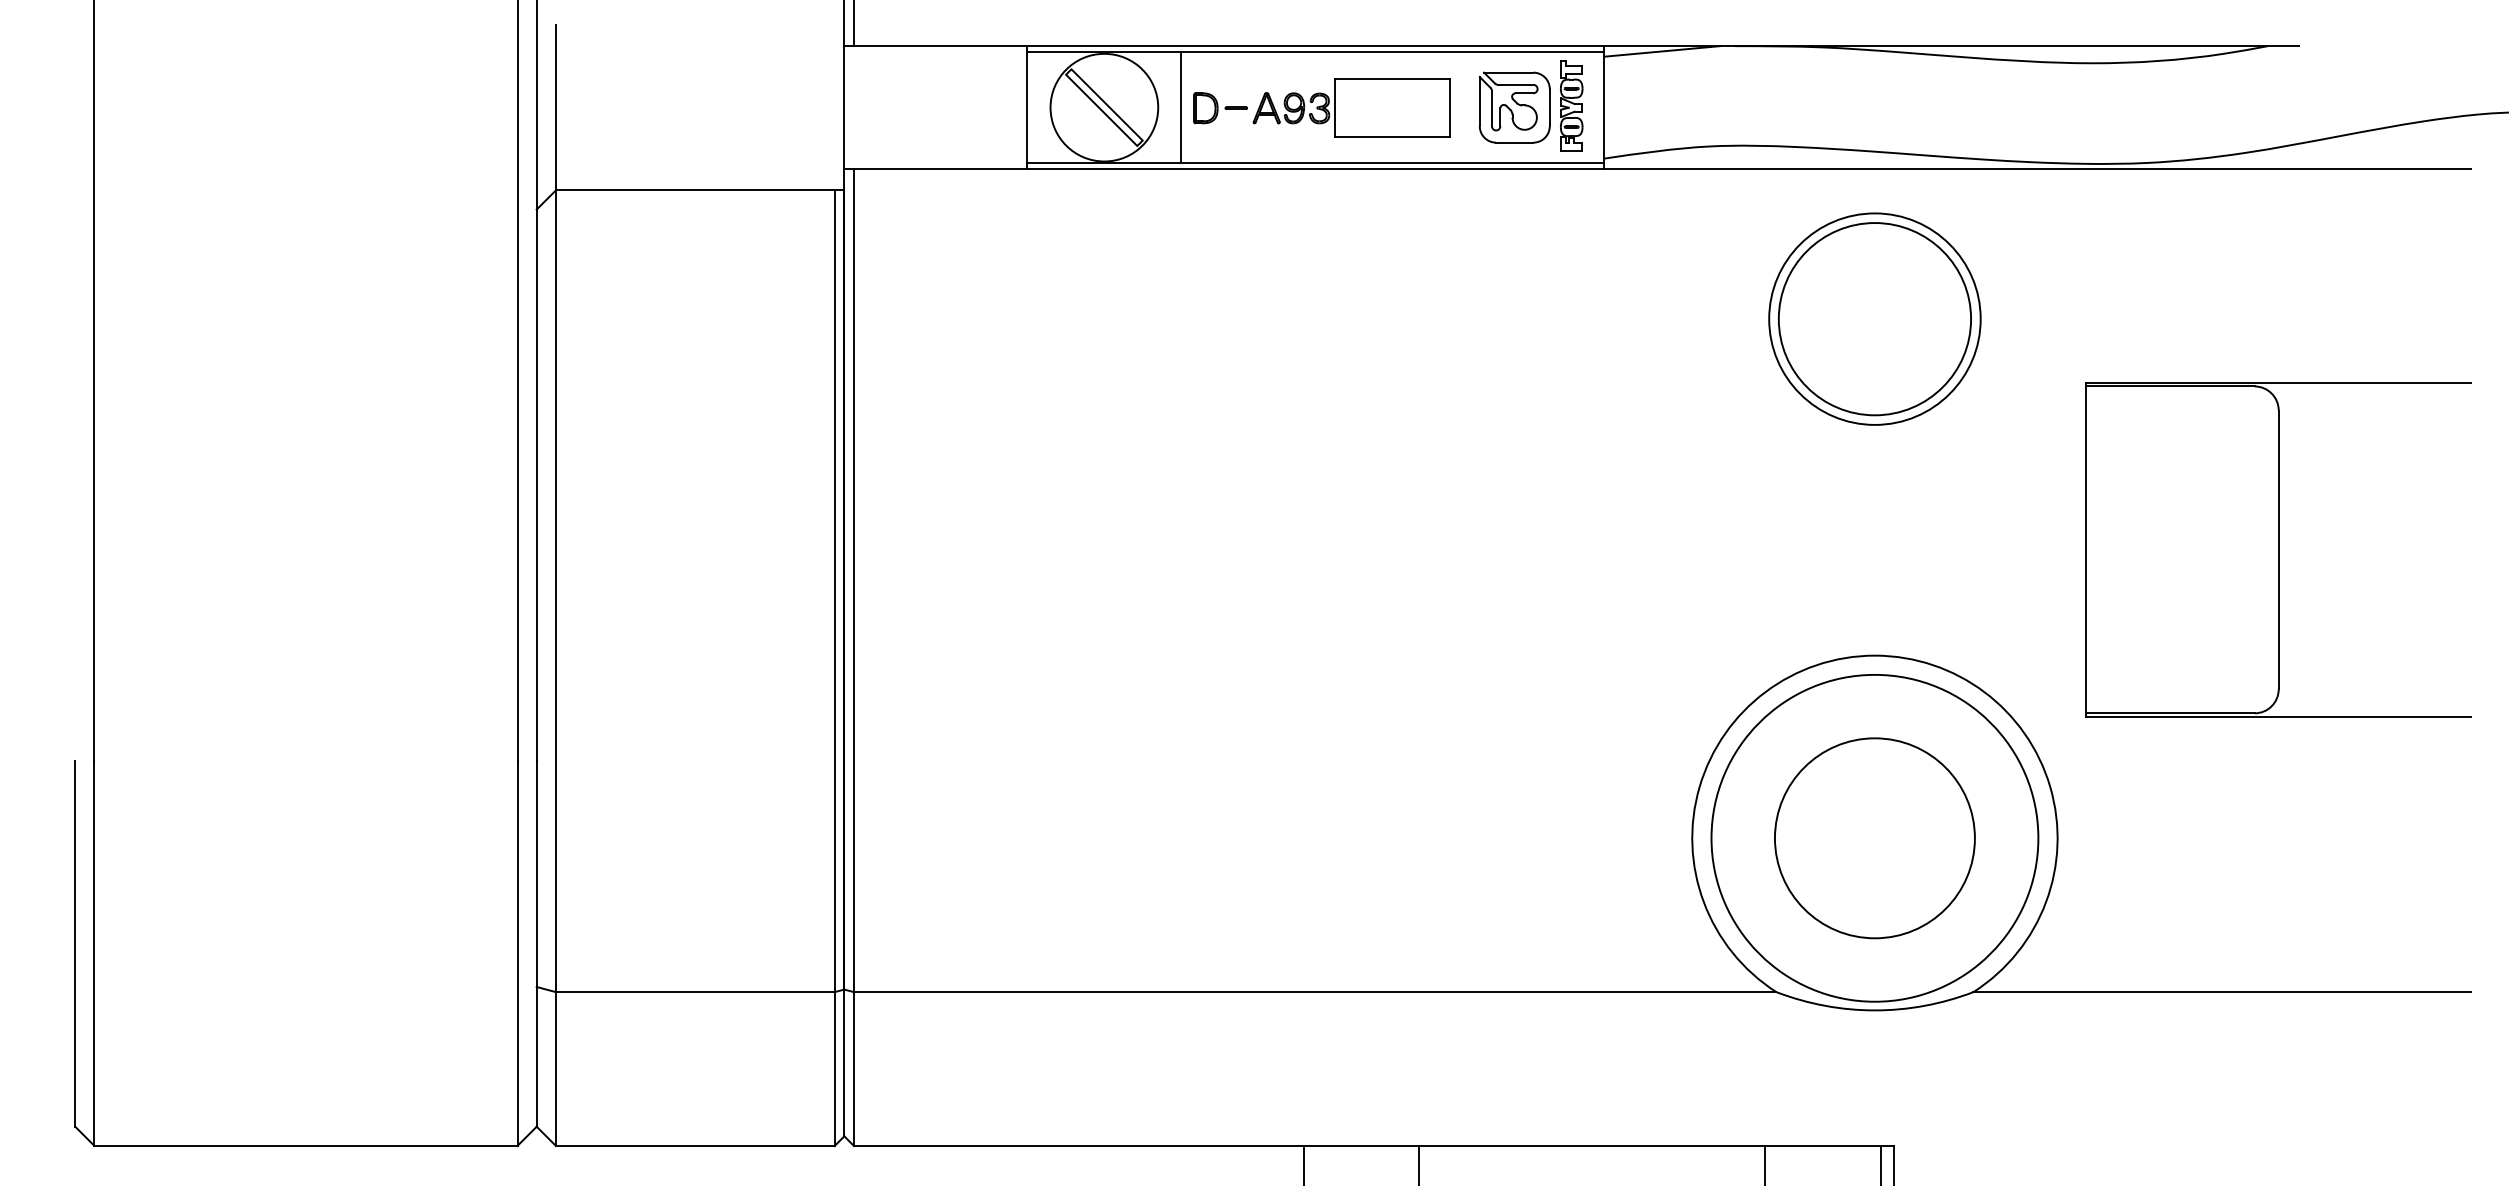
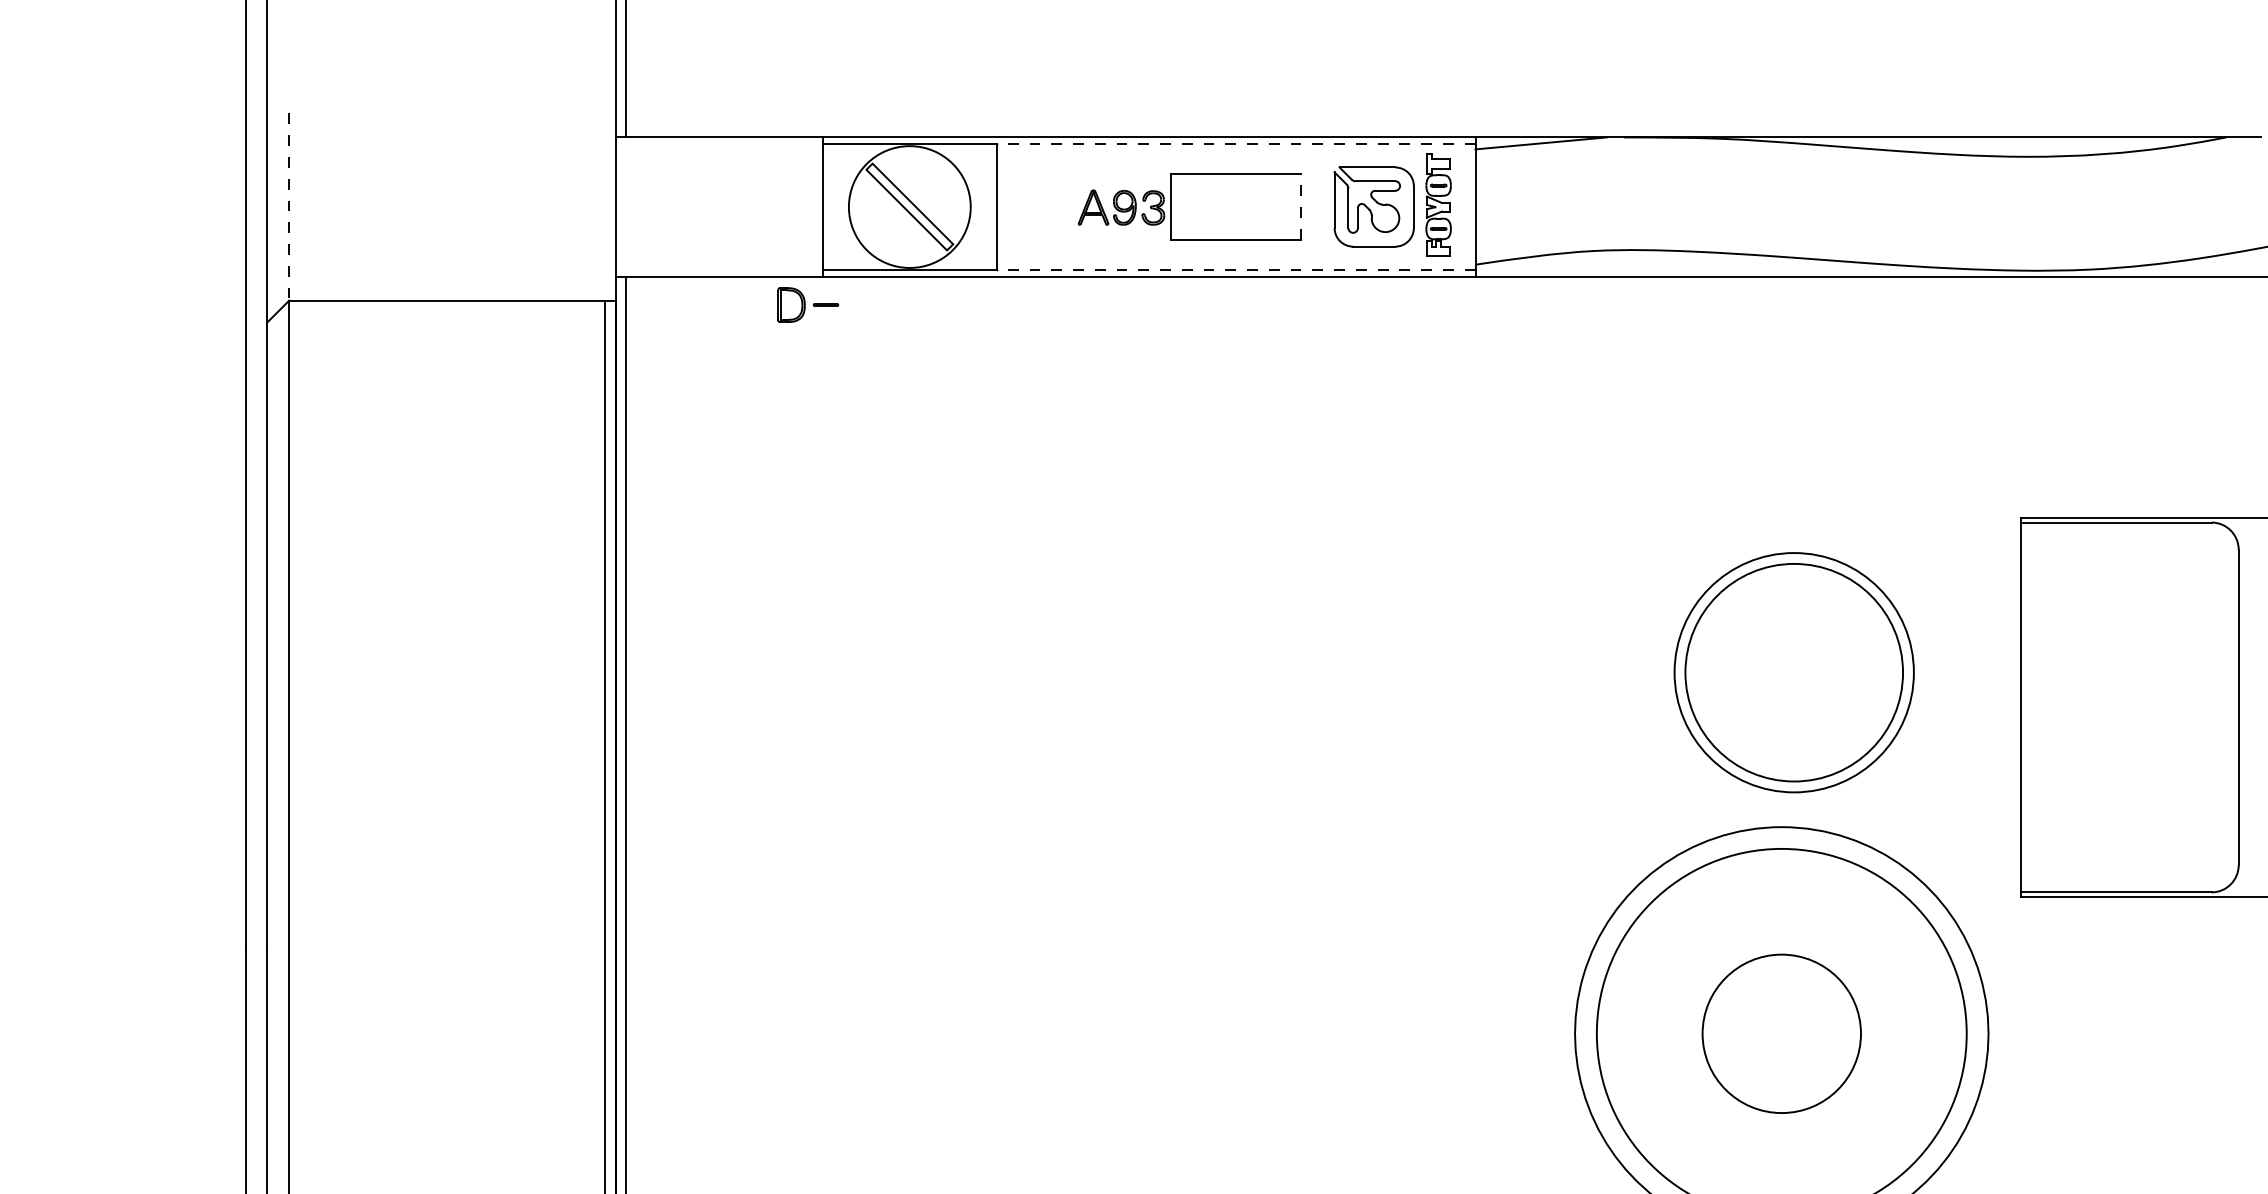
line: (1392, 51) -> (1235, 143), solid -> dashed
line: (555, 107) -> (288, 206), solid -> dashed
line: (1450, 107) -> (1301, 206), solid -> dashed
part: (1220, 108) -> (808, 305), moved
line: (1392, 163) -> (1235, 270), solid -> dashed
part: (1874, 318) -> (1793, 671), moved
circle: (1874, 838) -> (1781, 1034), size x0.7

